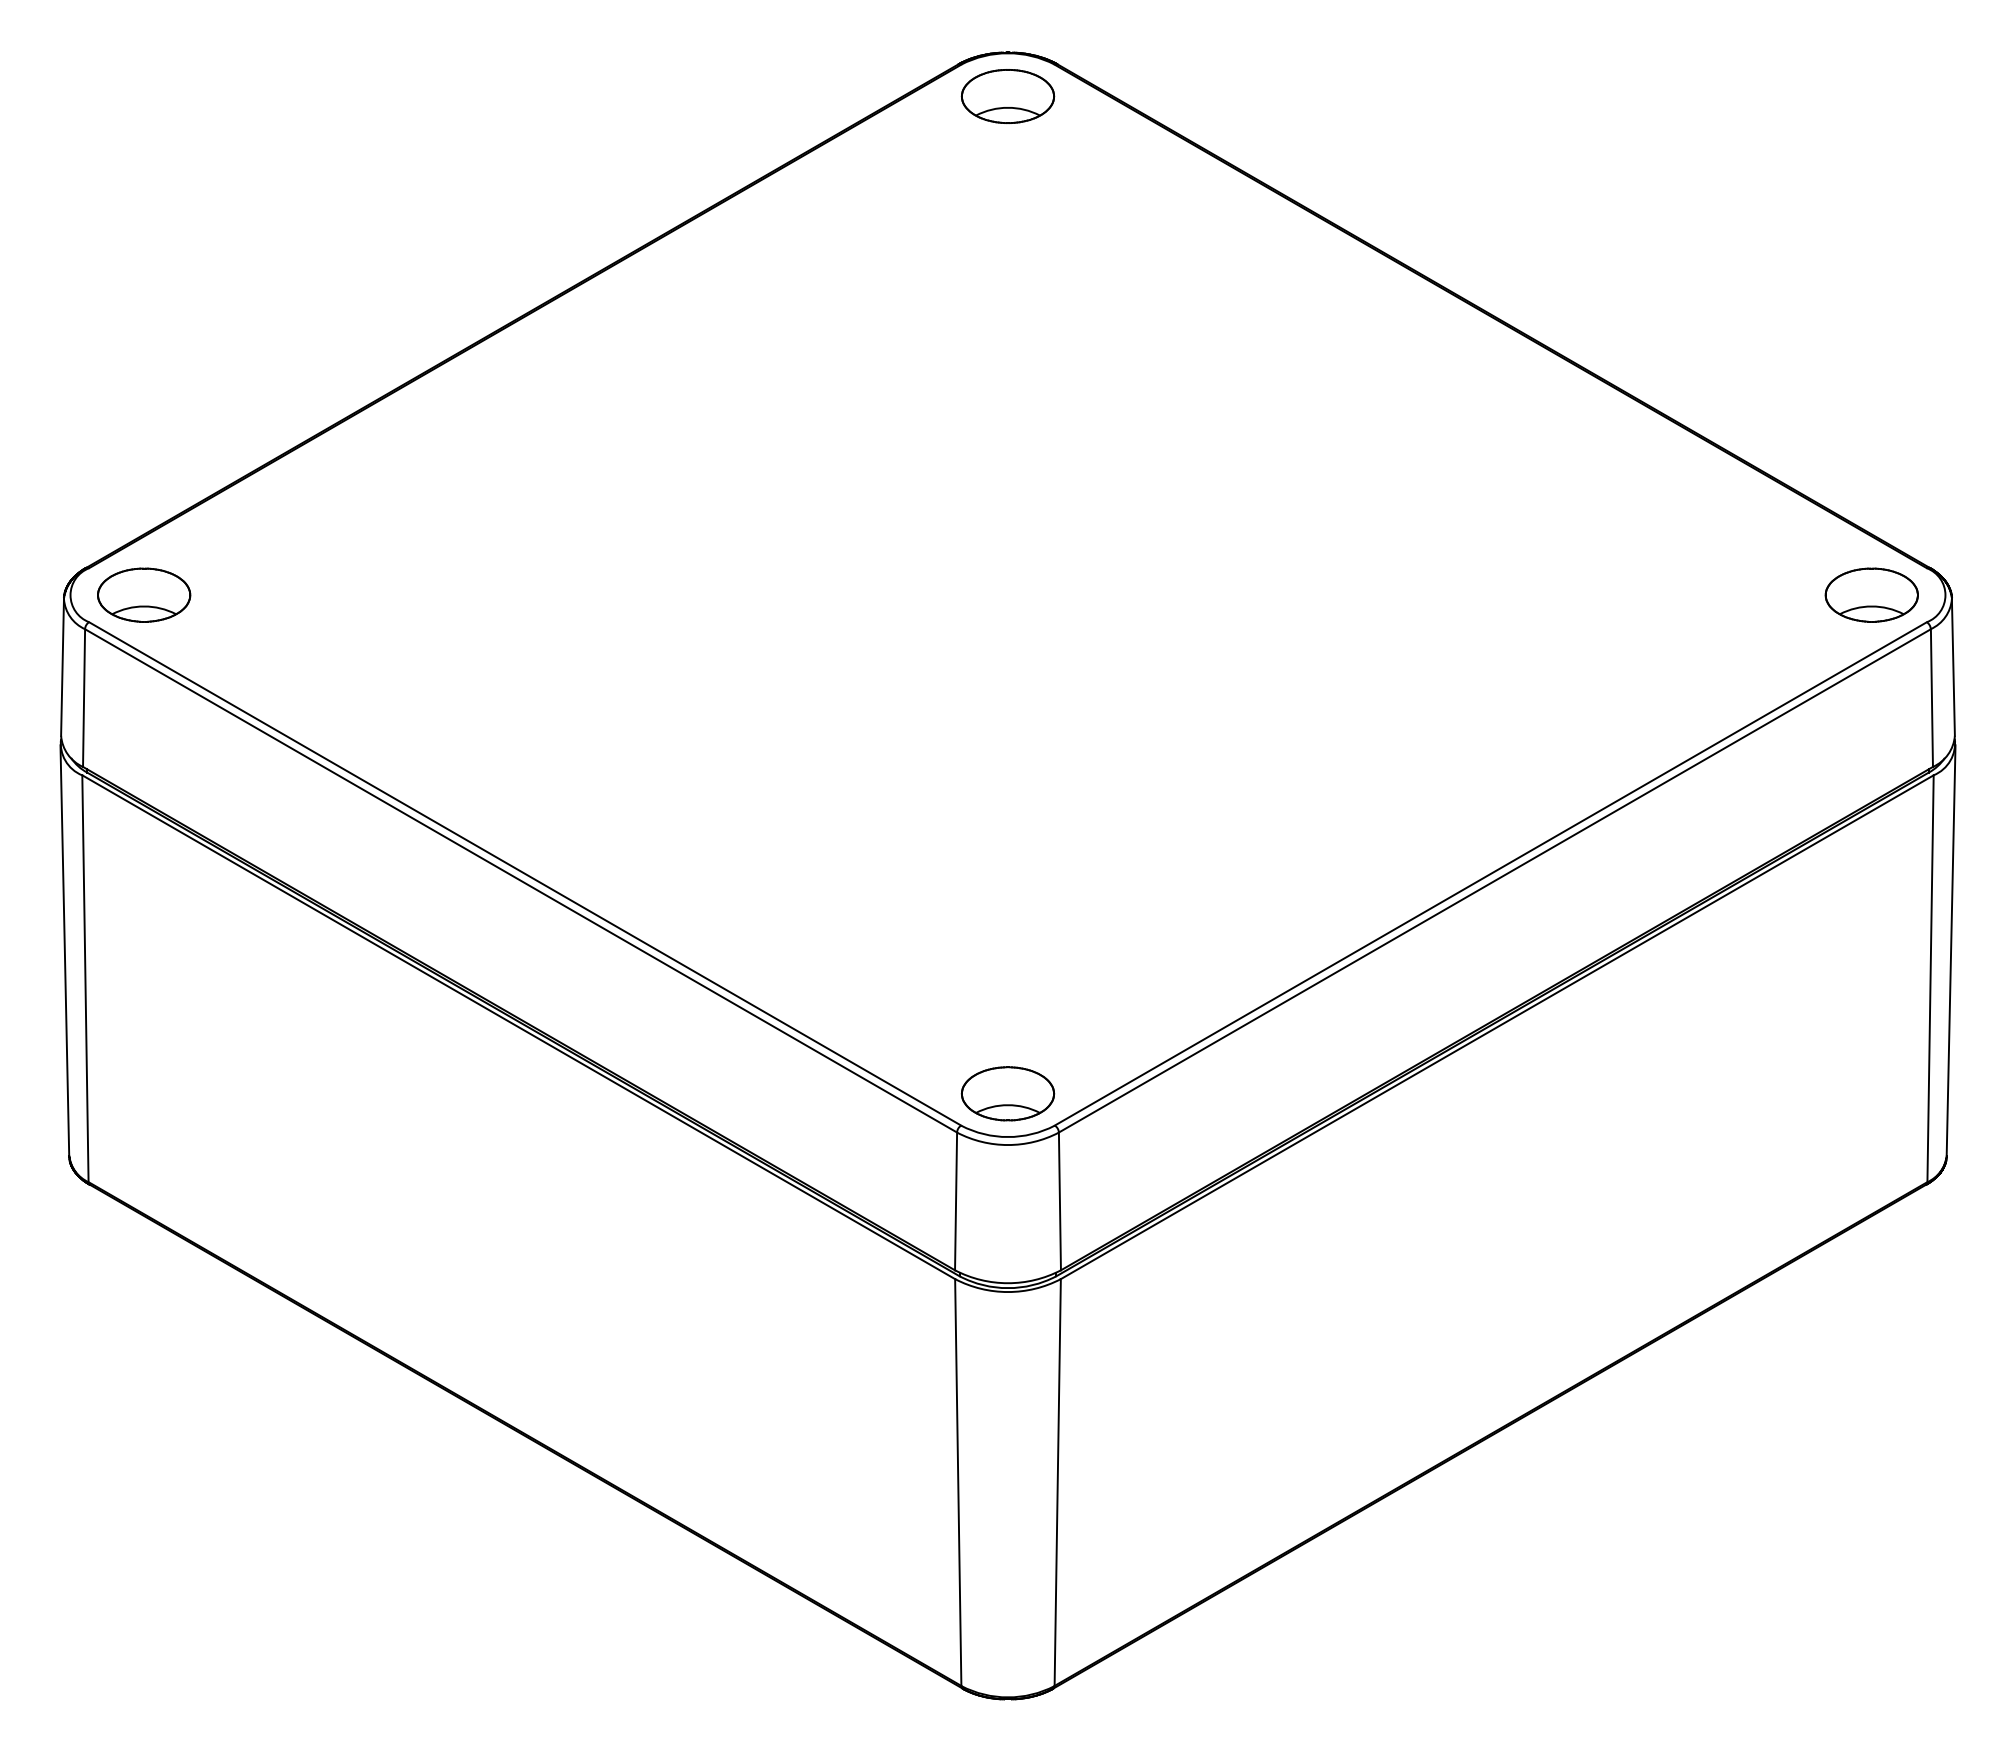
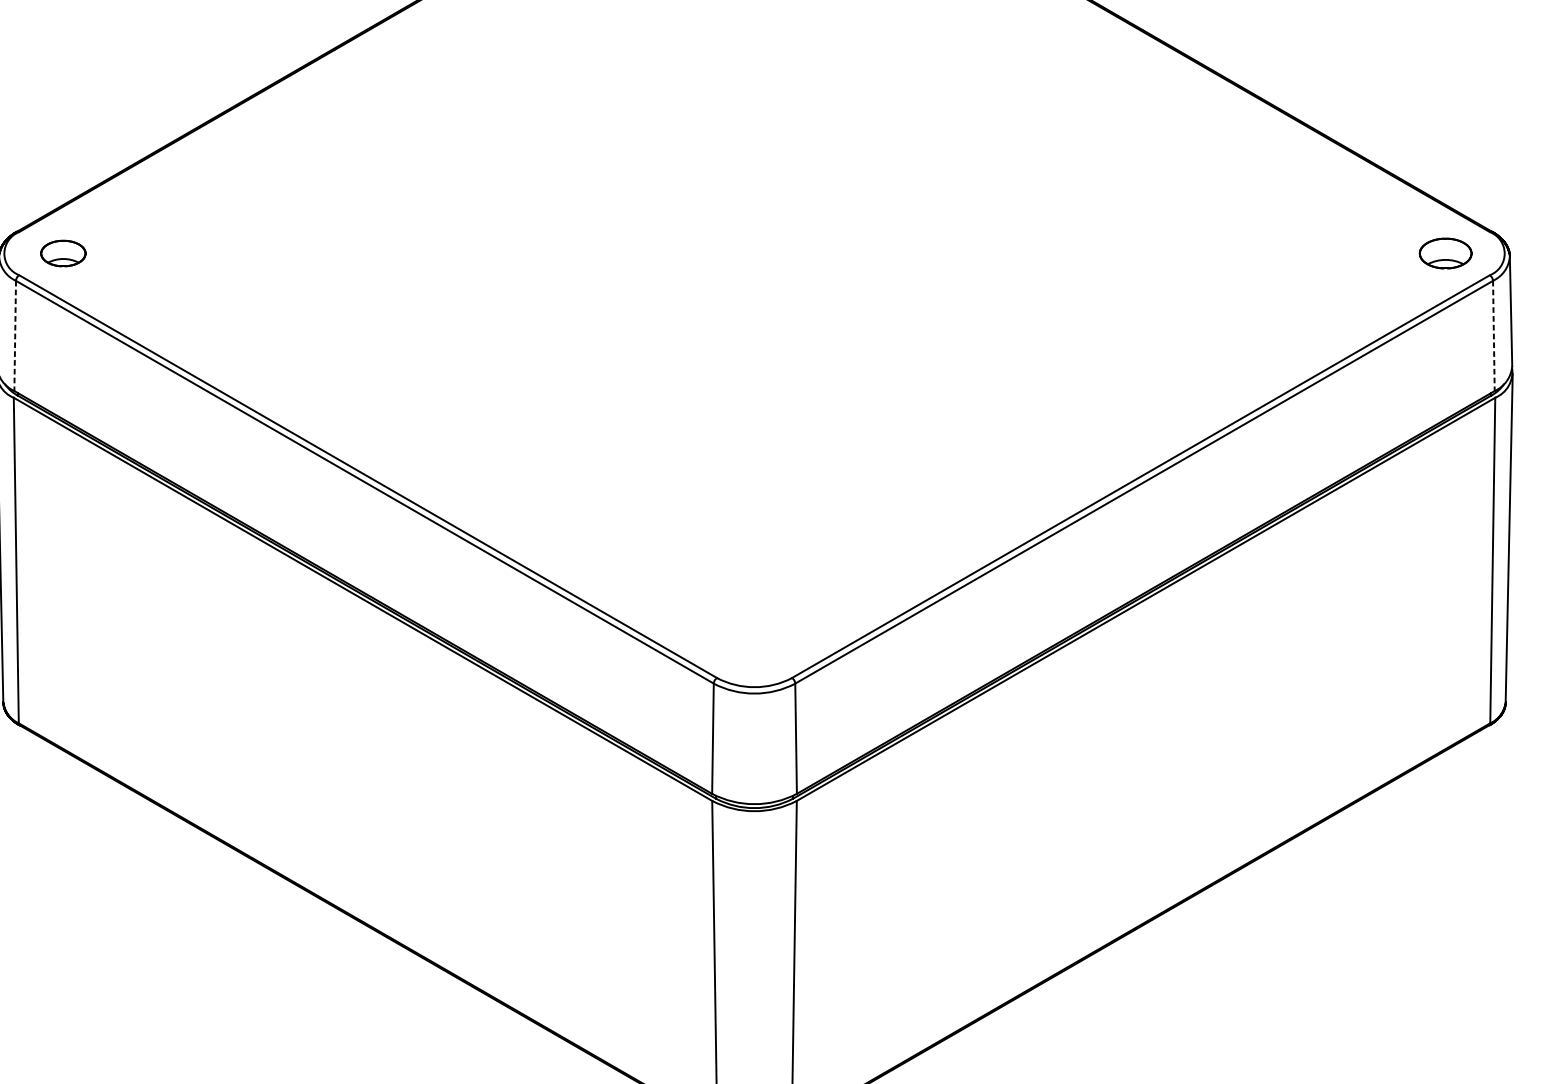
part: (144, 594) -> (63, 253), size x0.6
part: (1871, 594) -> (1445, 253), size x0.7
line: (84, 698) -> (15, 336), solid -> dashed
line: (1931, 698) -> (1493, 336), solid -> dashed
part: (1007, 1093) -> (754, 652), removed

